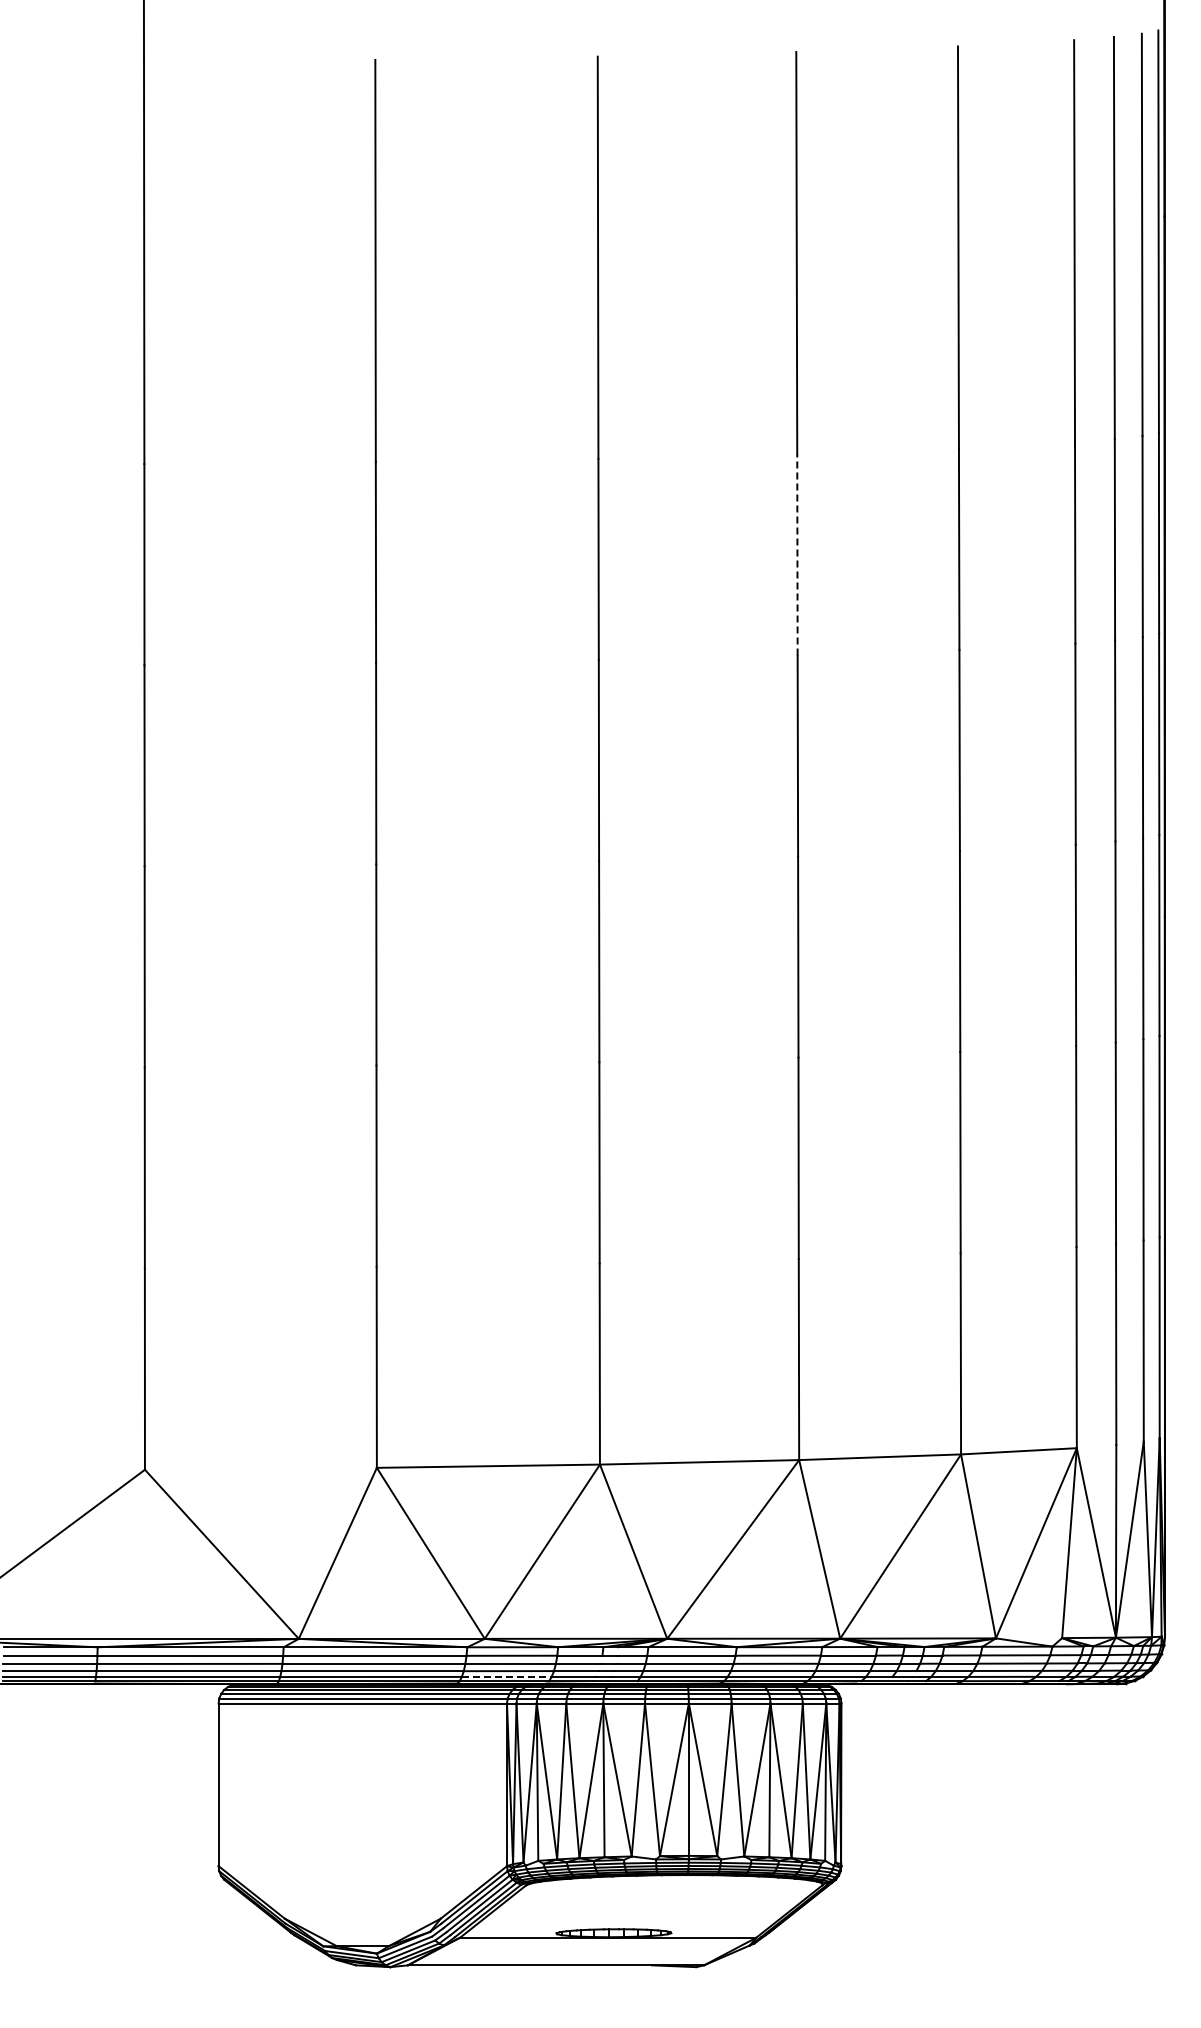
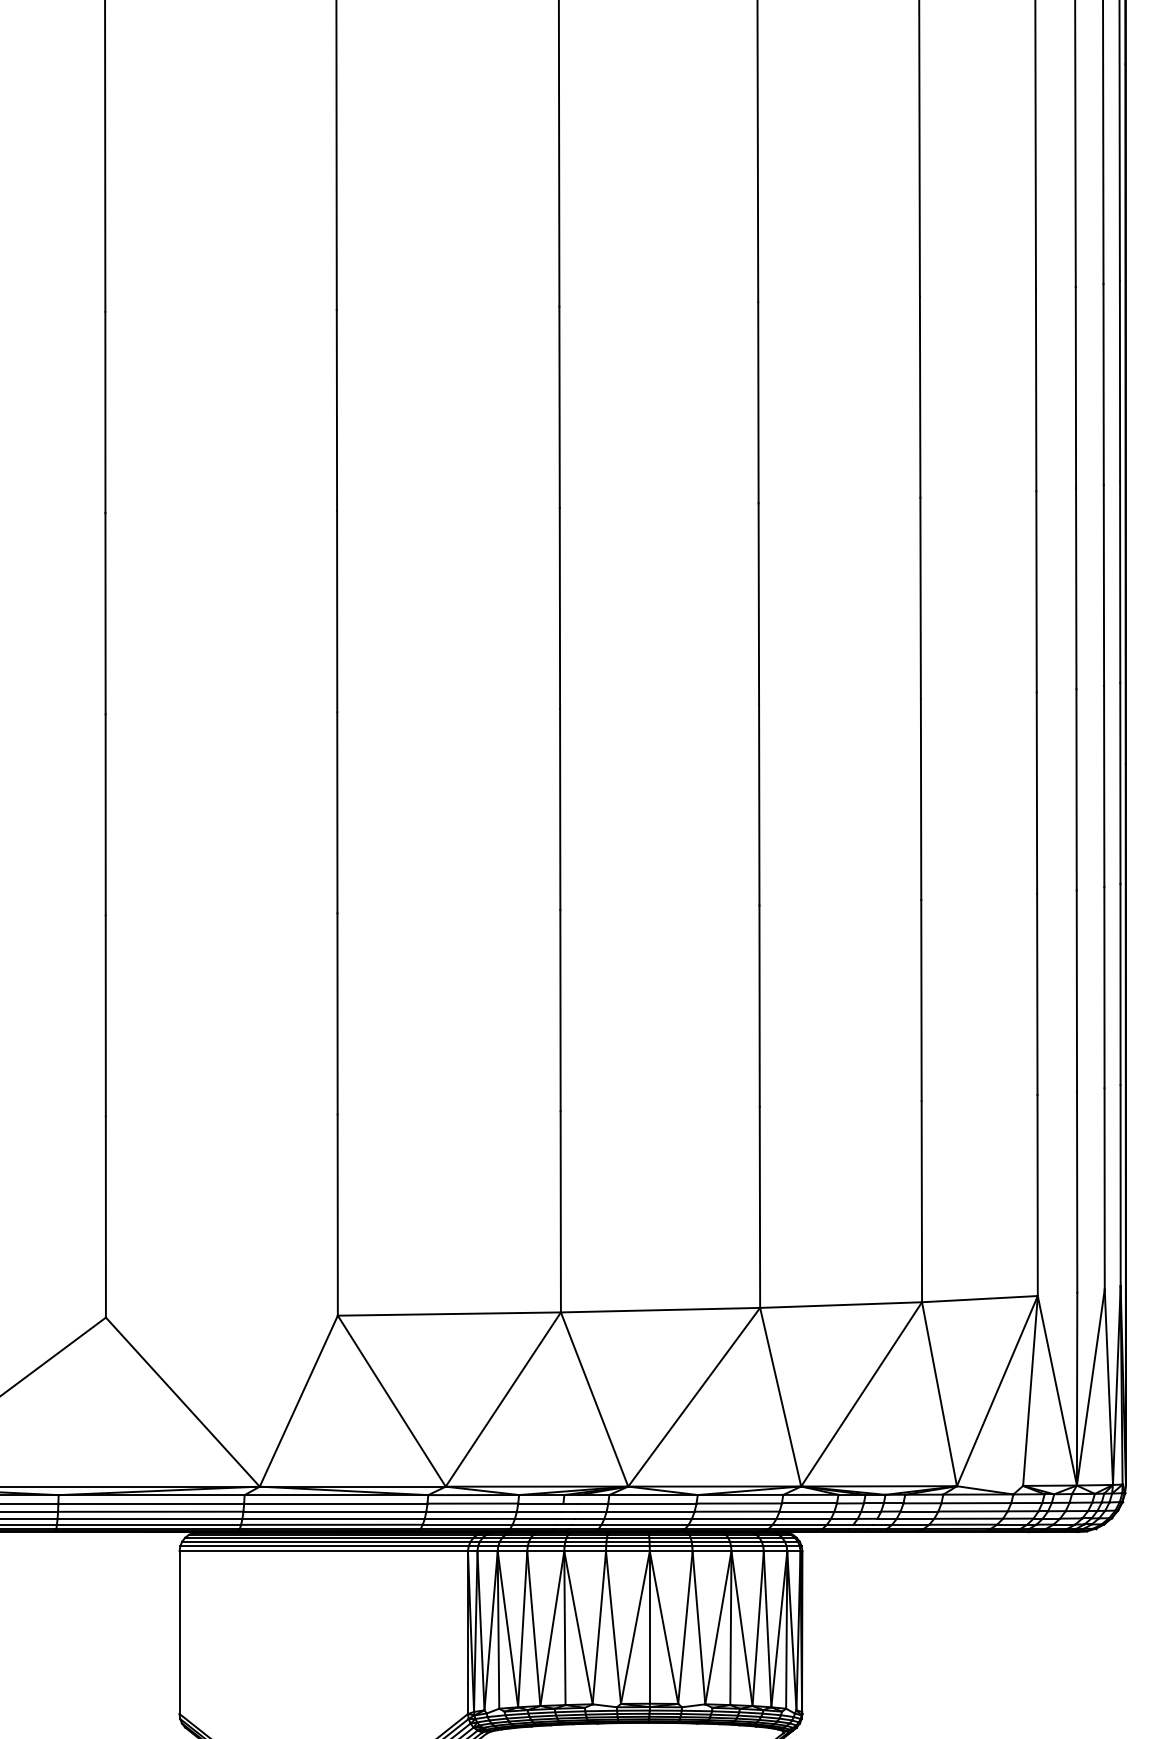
line: (797, 554) -> (758, 402), dashed -> solid
line: (506, 1676) -> (467, 1524), dashed -> solid

